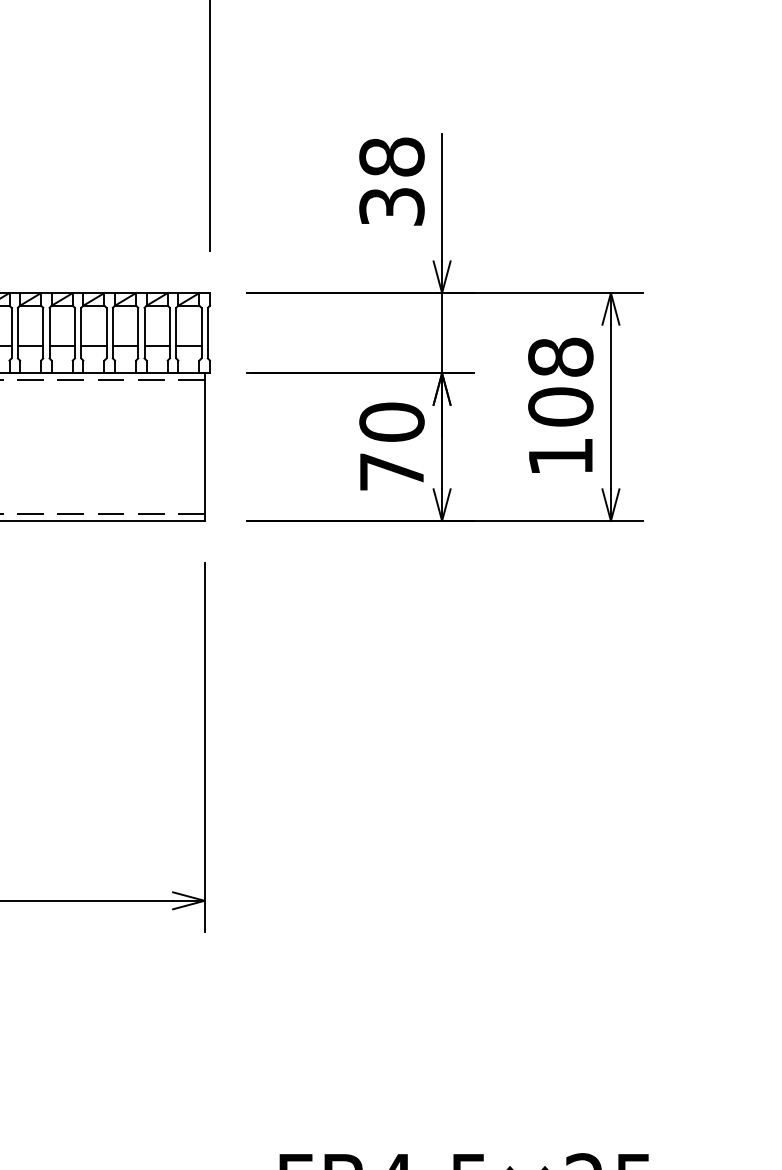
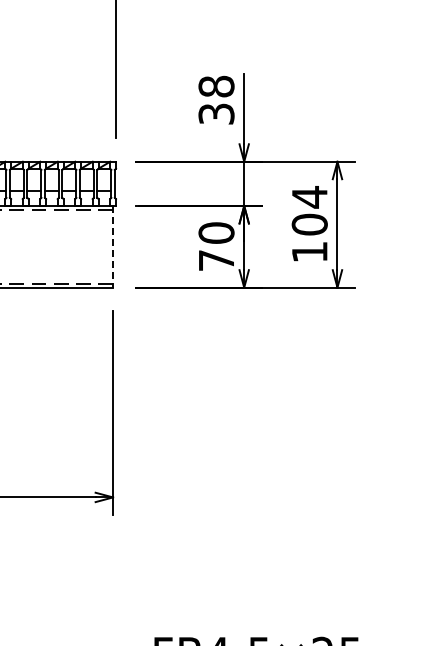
text: (560, 357) -> (309, 197), 108 -> 104
line: (205, 446) -> (113, 246), solid -> dashed

